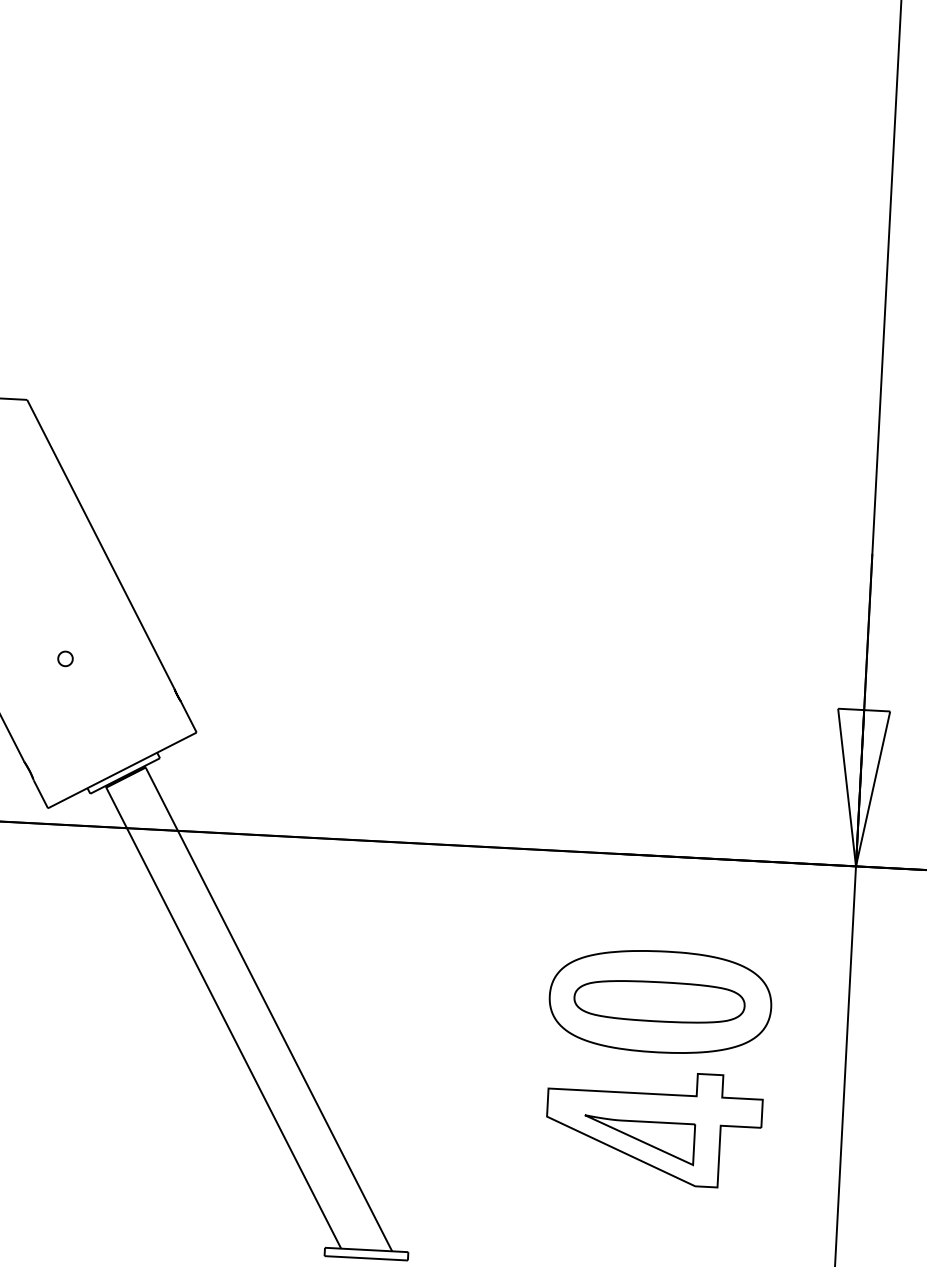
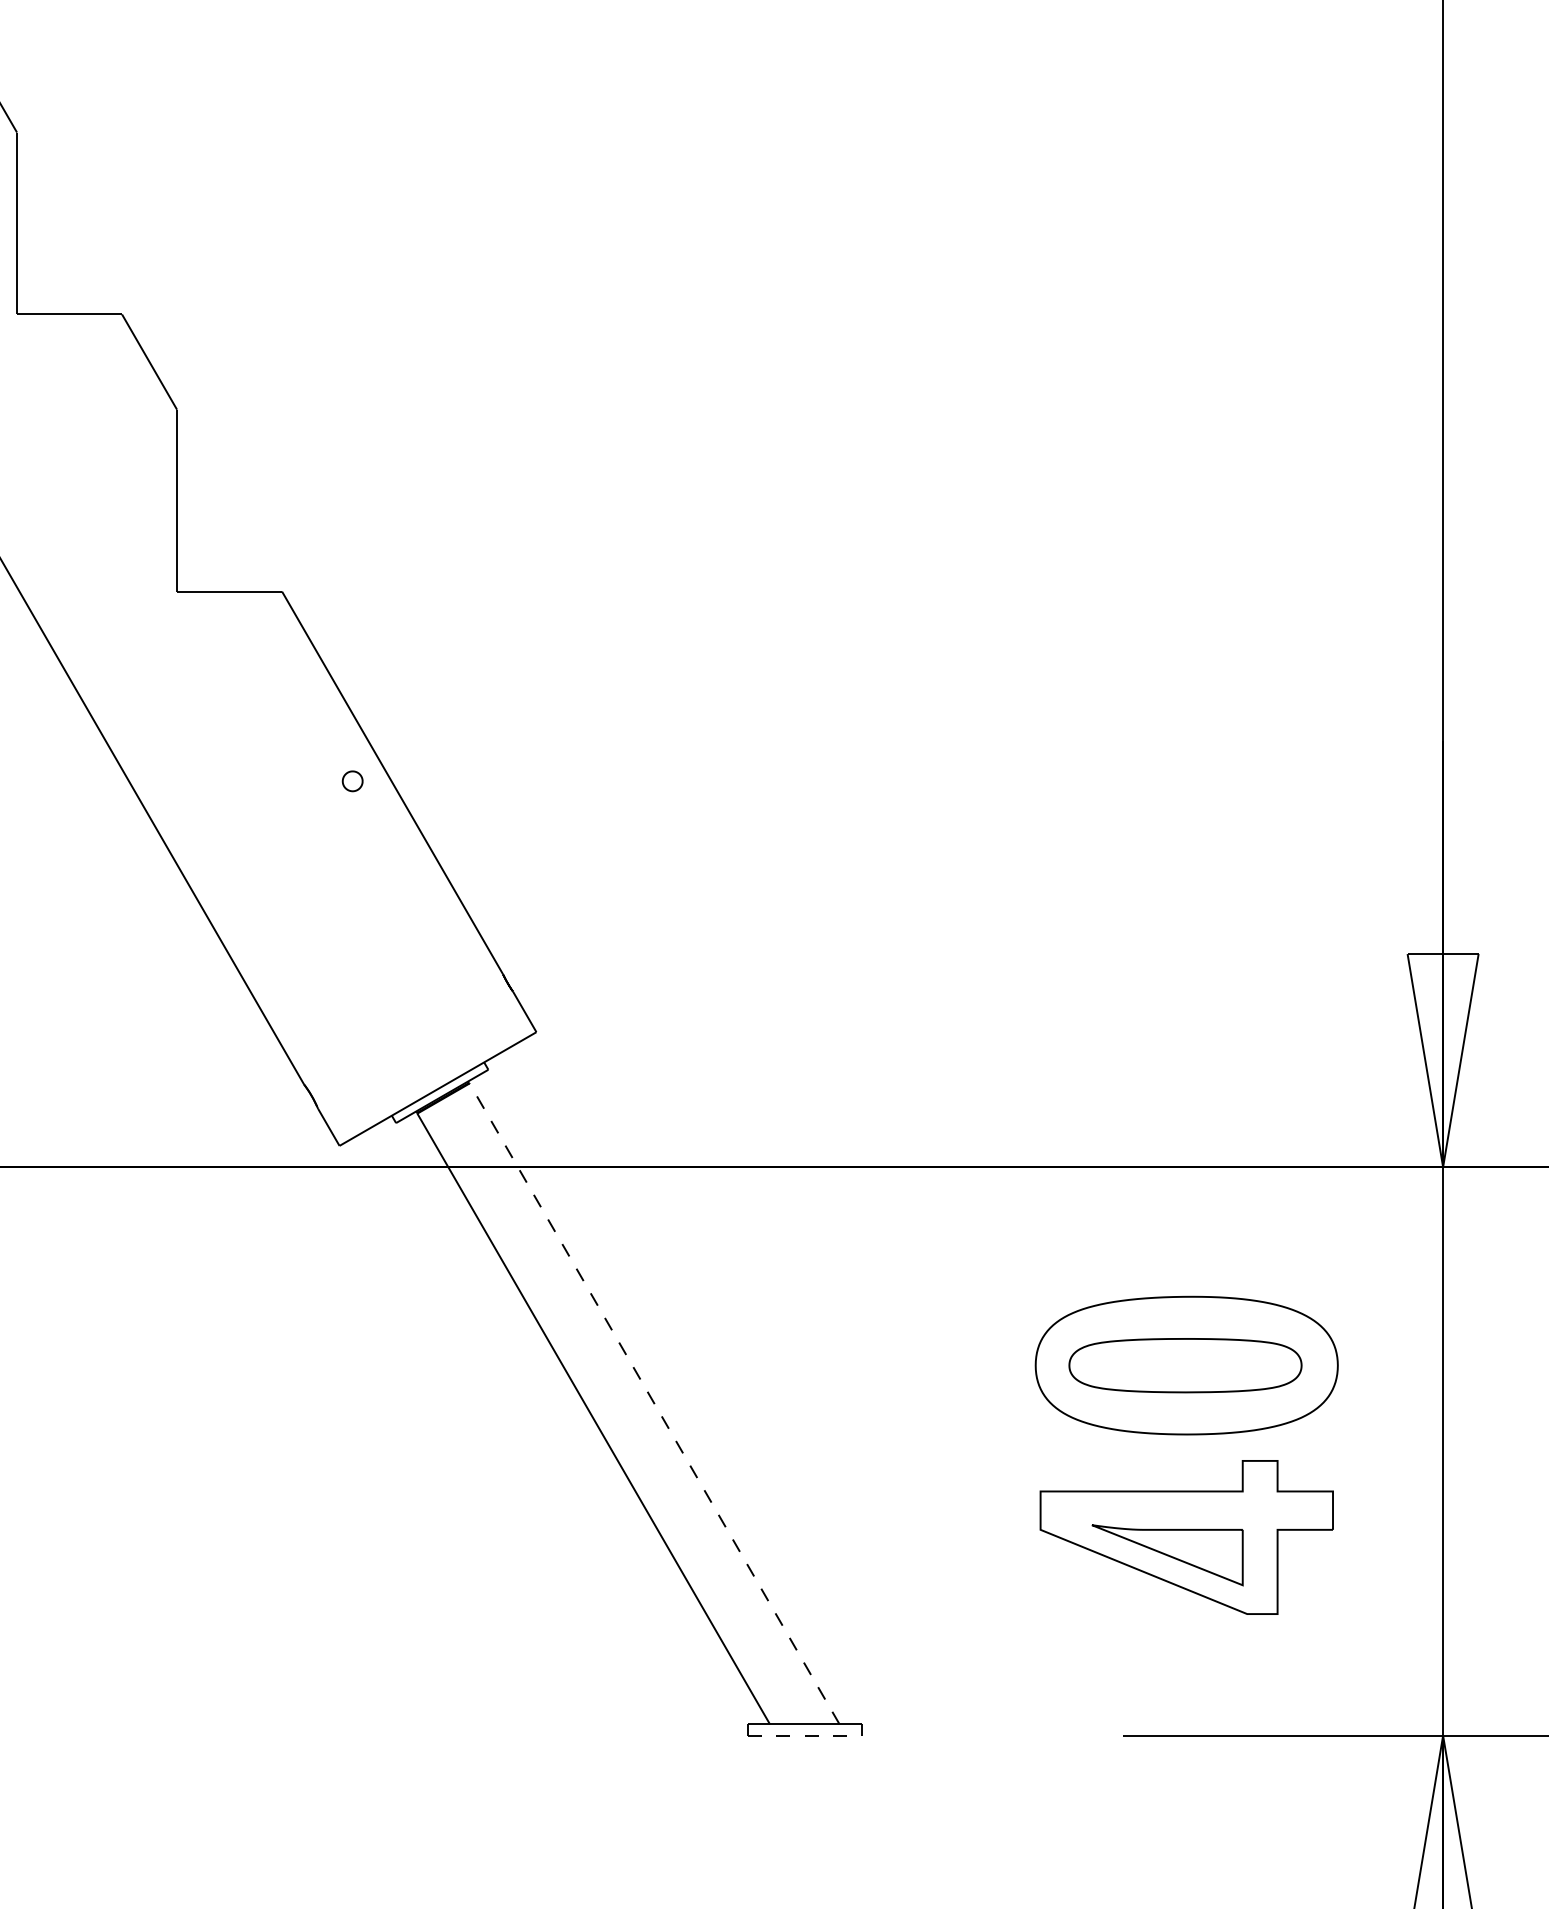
part: (65, 659) -> (352, 781), moved
line: (268, 1009) -> (654, 1403), solid -> dashed
line: (366, 1258) -> (804, 1735), solid -> dashed

